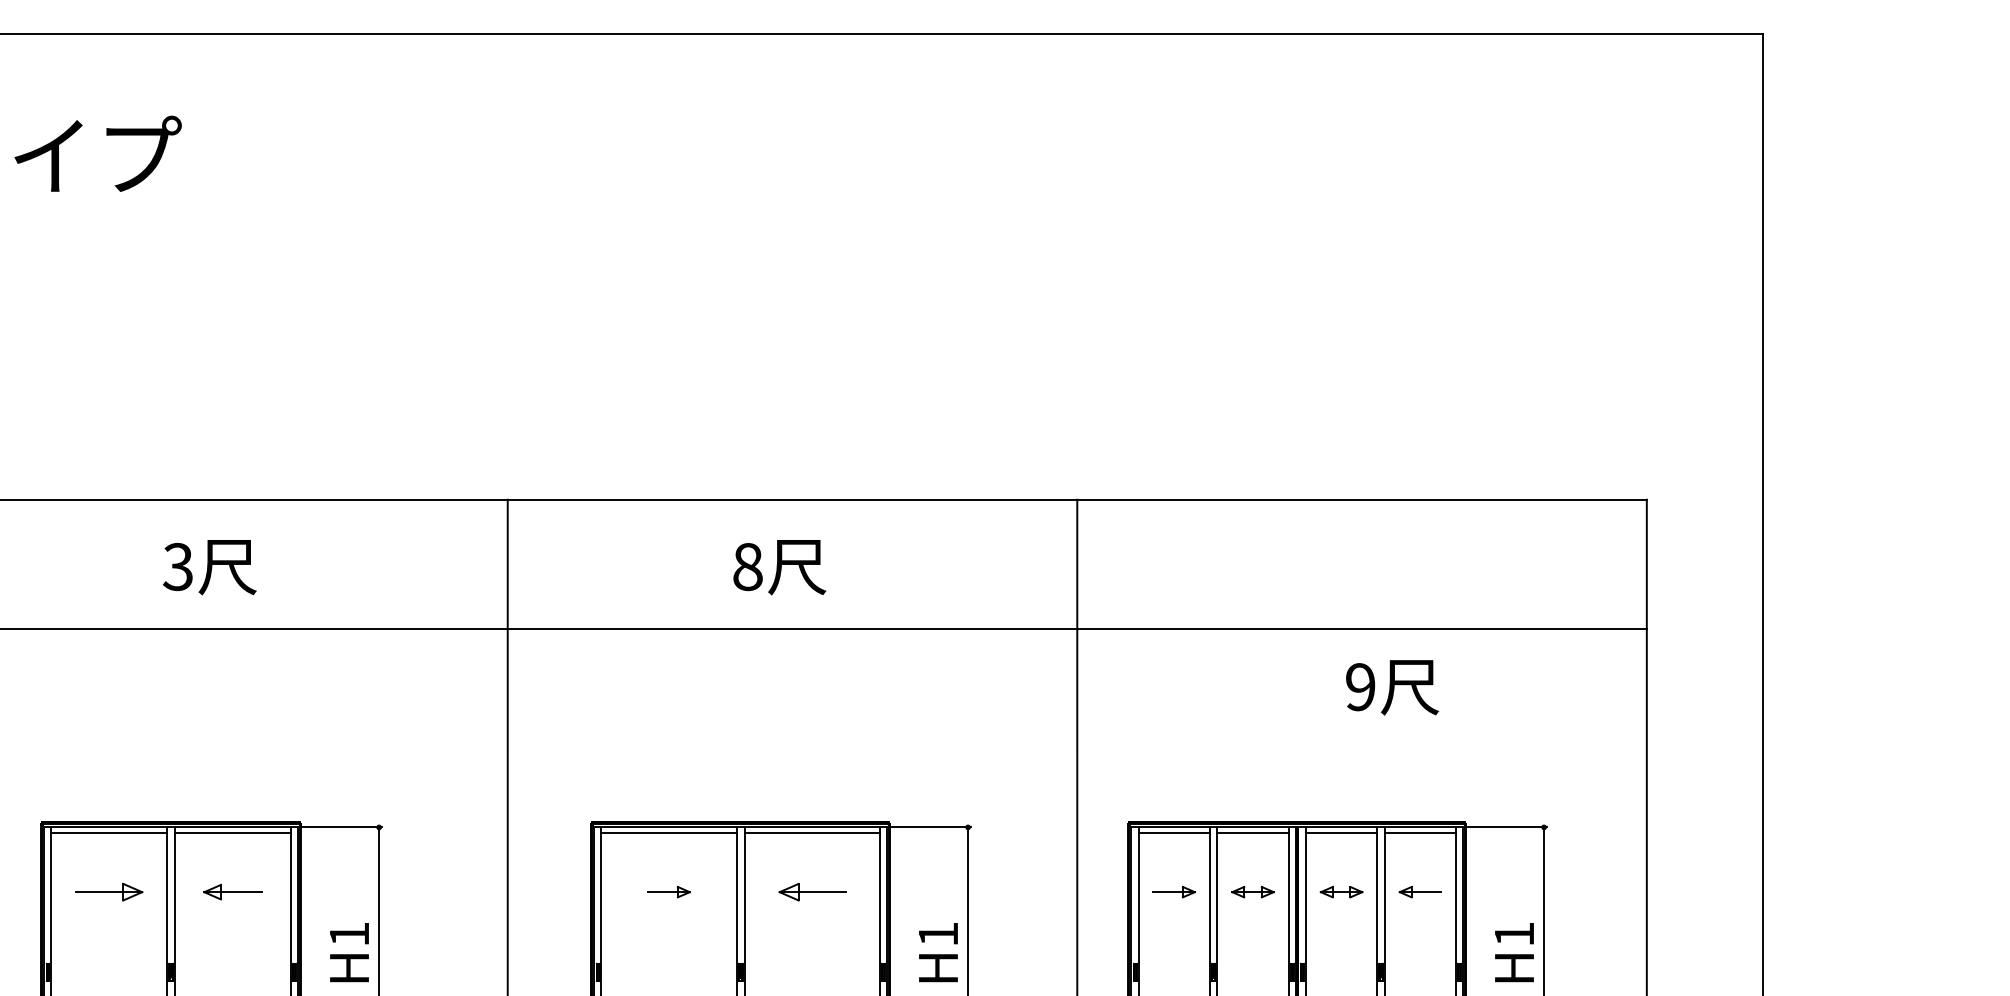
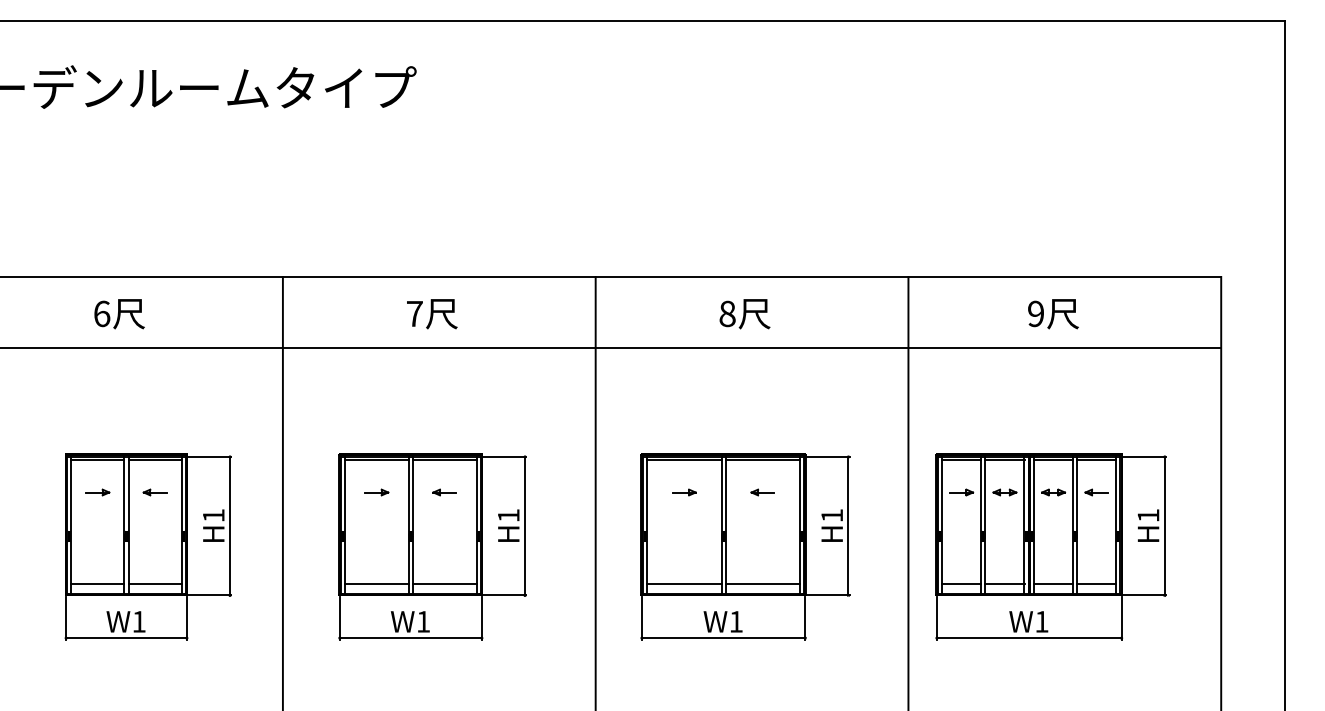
text: (177, 566) -> (414, 313), 3 -> 7
text: (1392, 688) -> (1053, 314), moved
part: (108, 892) -> (376, 492), size x0.62
part: (232, 892) -> (444, 492), size x0.71
part: (811, 892) -> (762, 492), size x0.62

